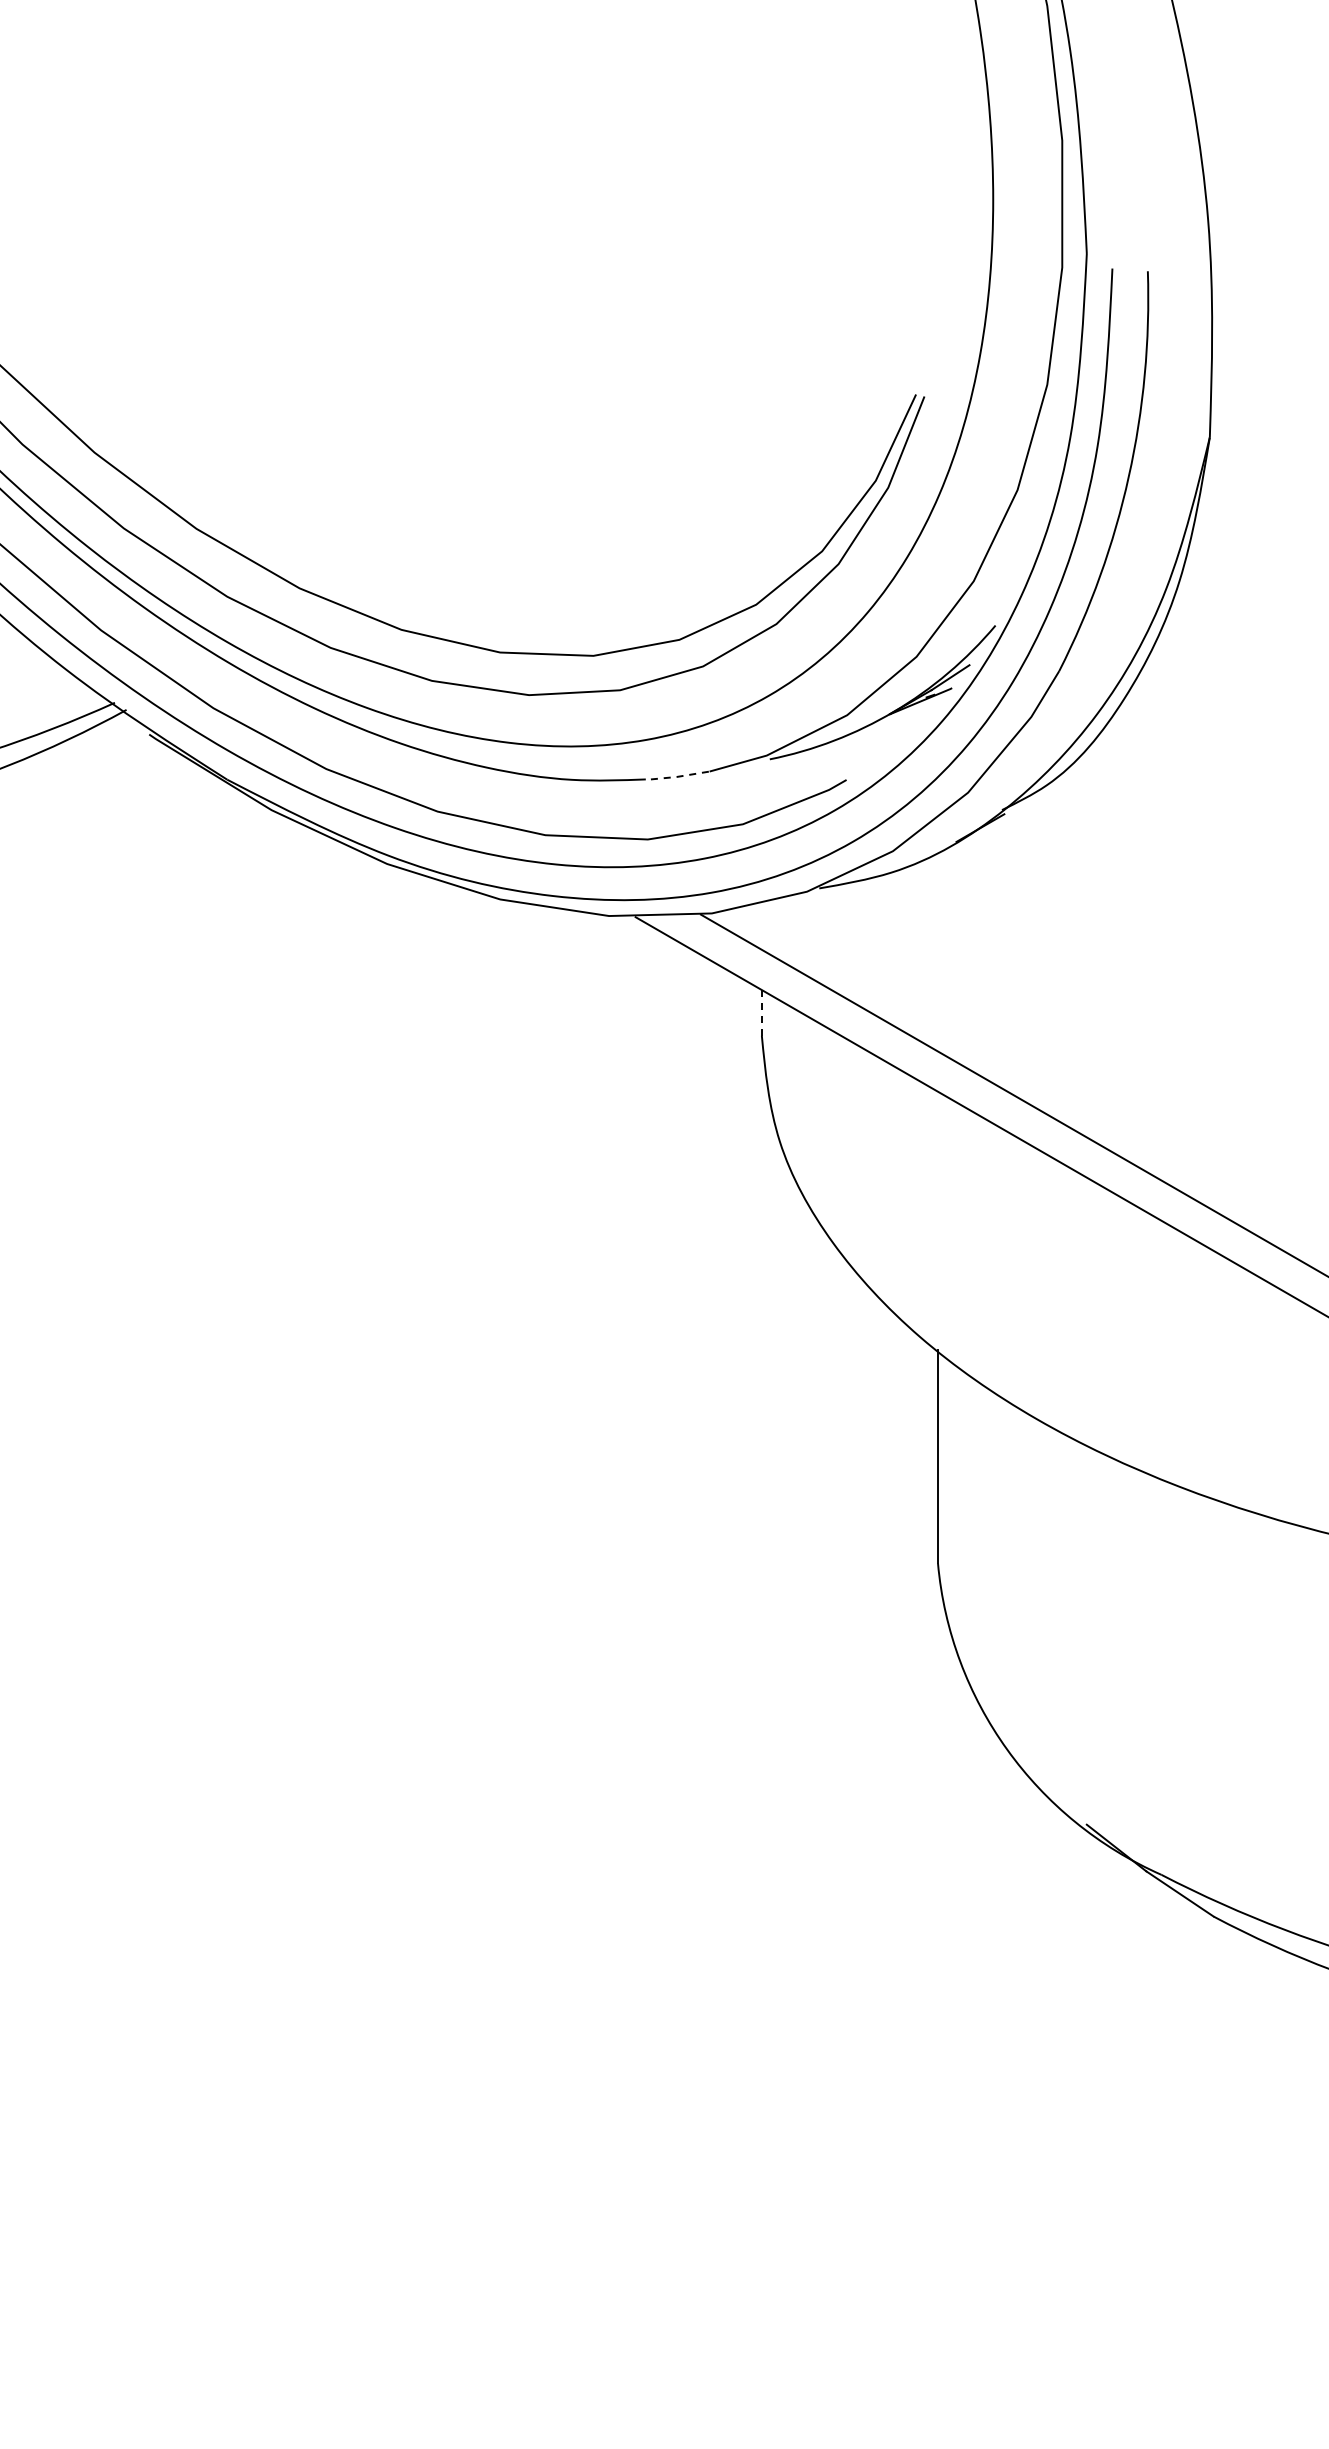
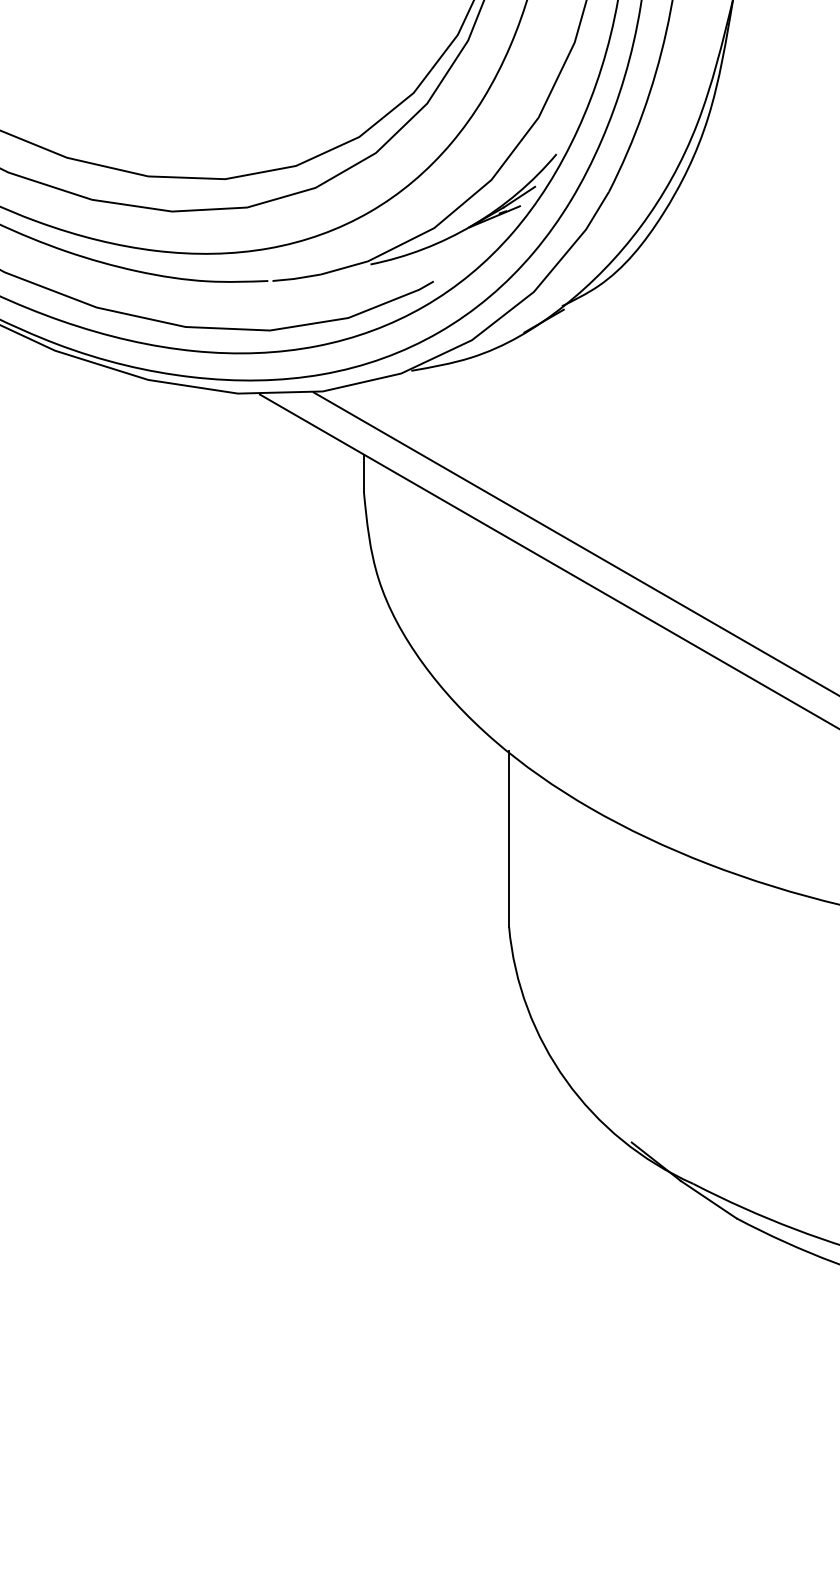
line: (679, 776) -> (296, 278), dashed -> solid
line: (761, 1012) -> (363, 473), dashed -> solid

